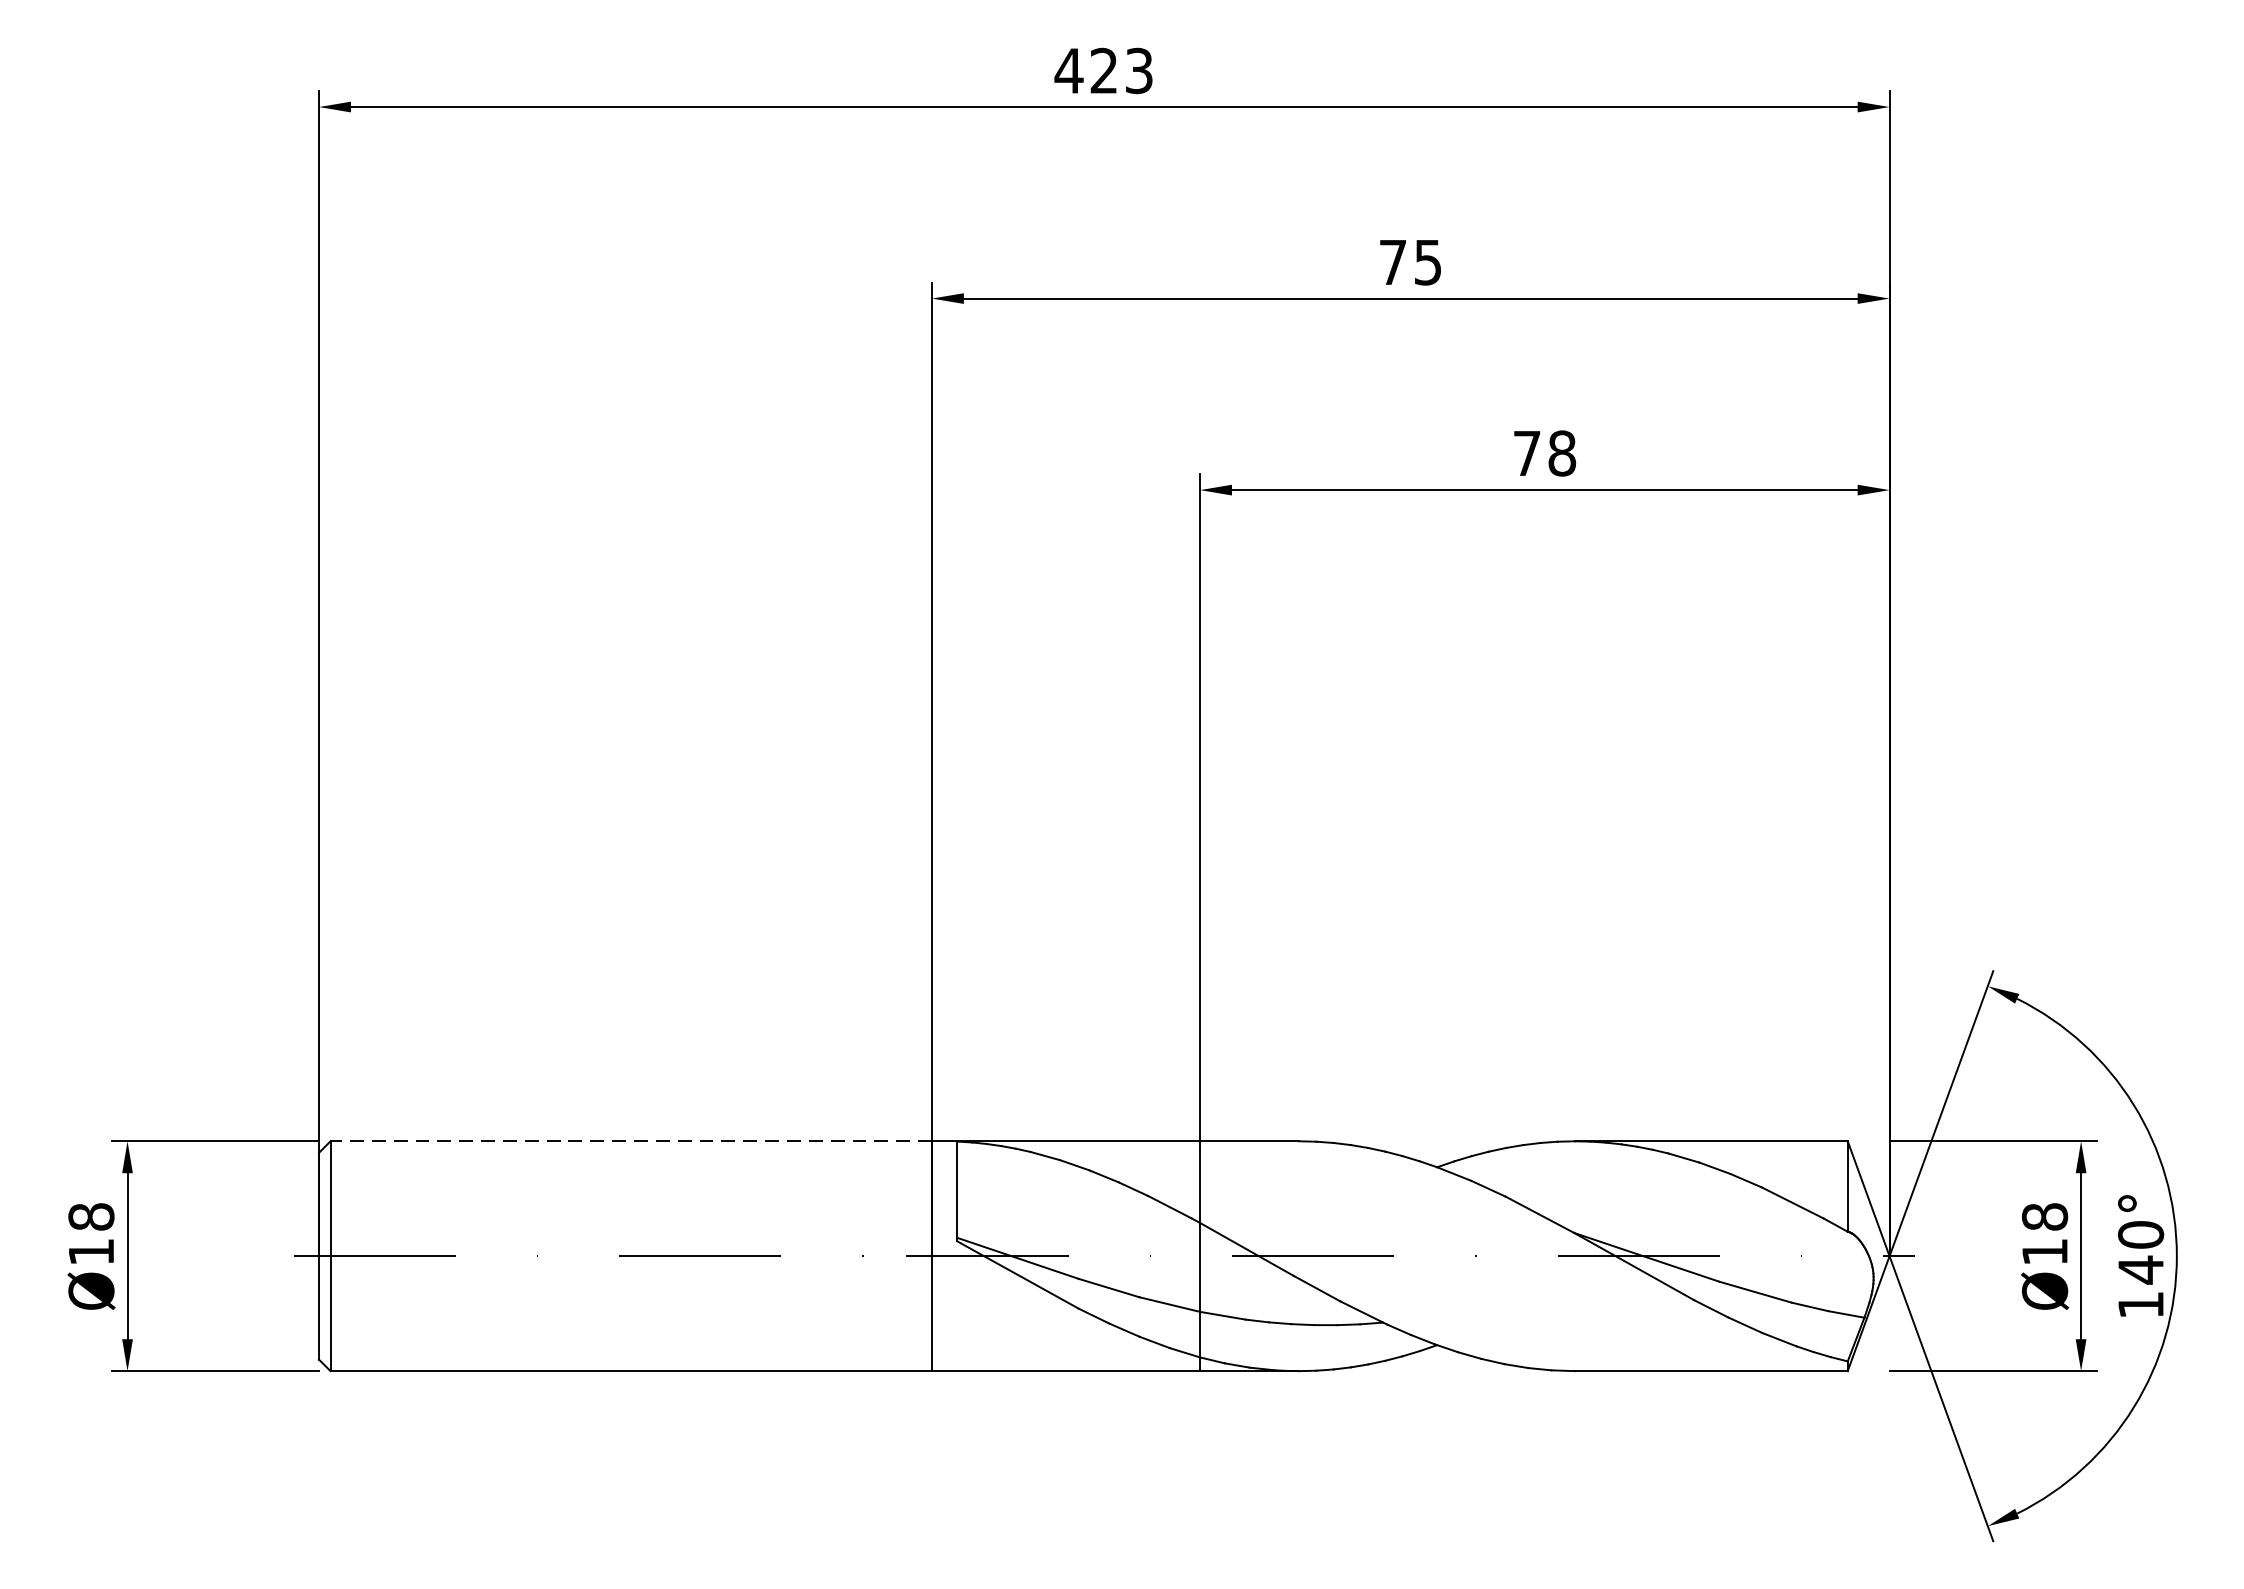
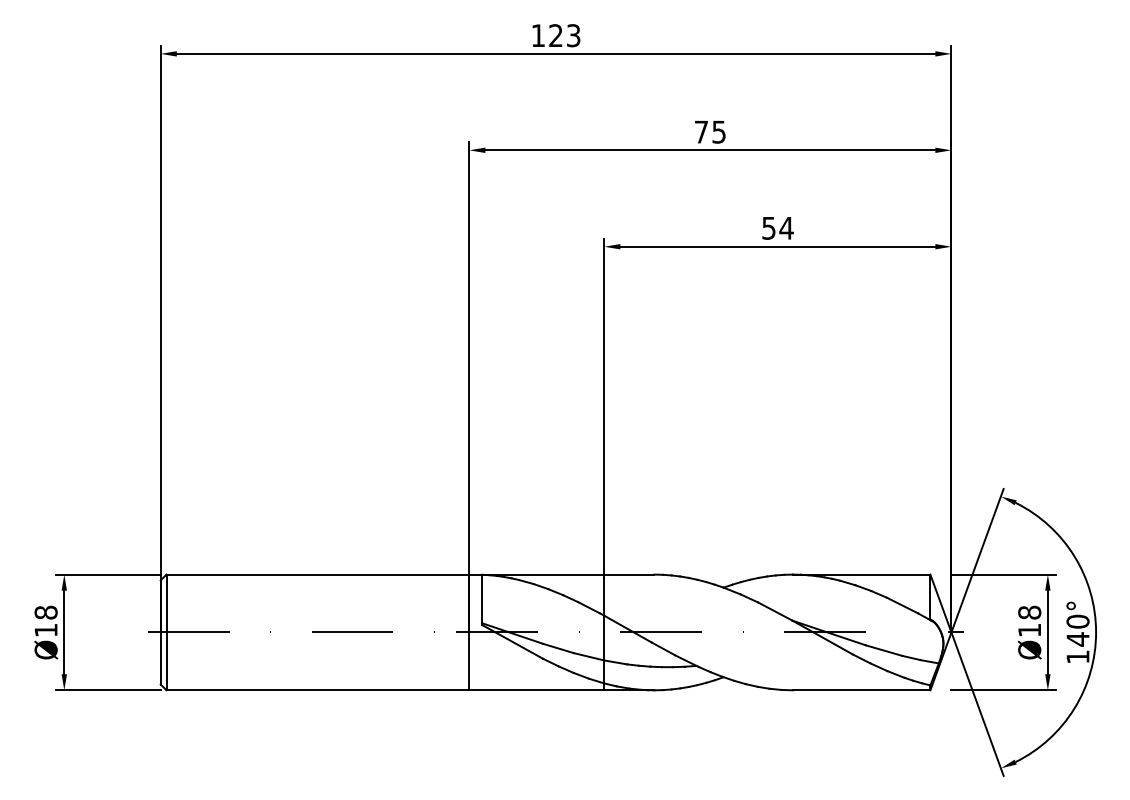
text: (1069, 70) -> (538, 35), 423 -> 123
text: (1544, 451) -> (777, 227), 78 -> 54
line: (630, 1141) -> (317, 574), dashed -> solid

